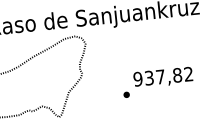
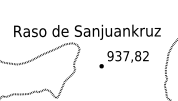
text: (157, 82) -> (123, 59), moved

